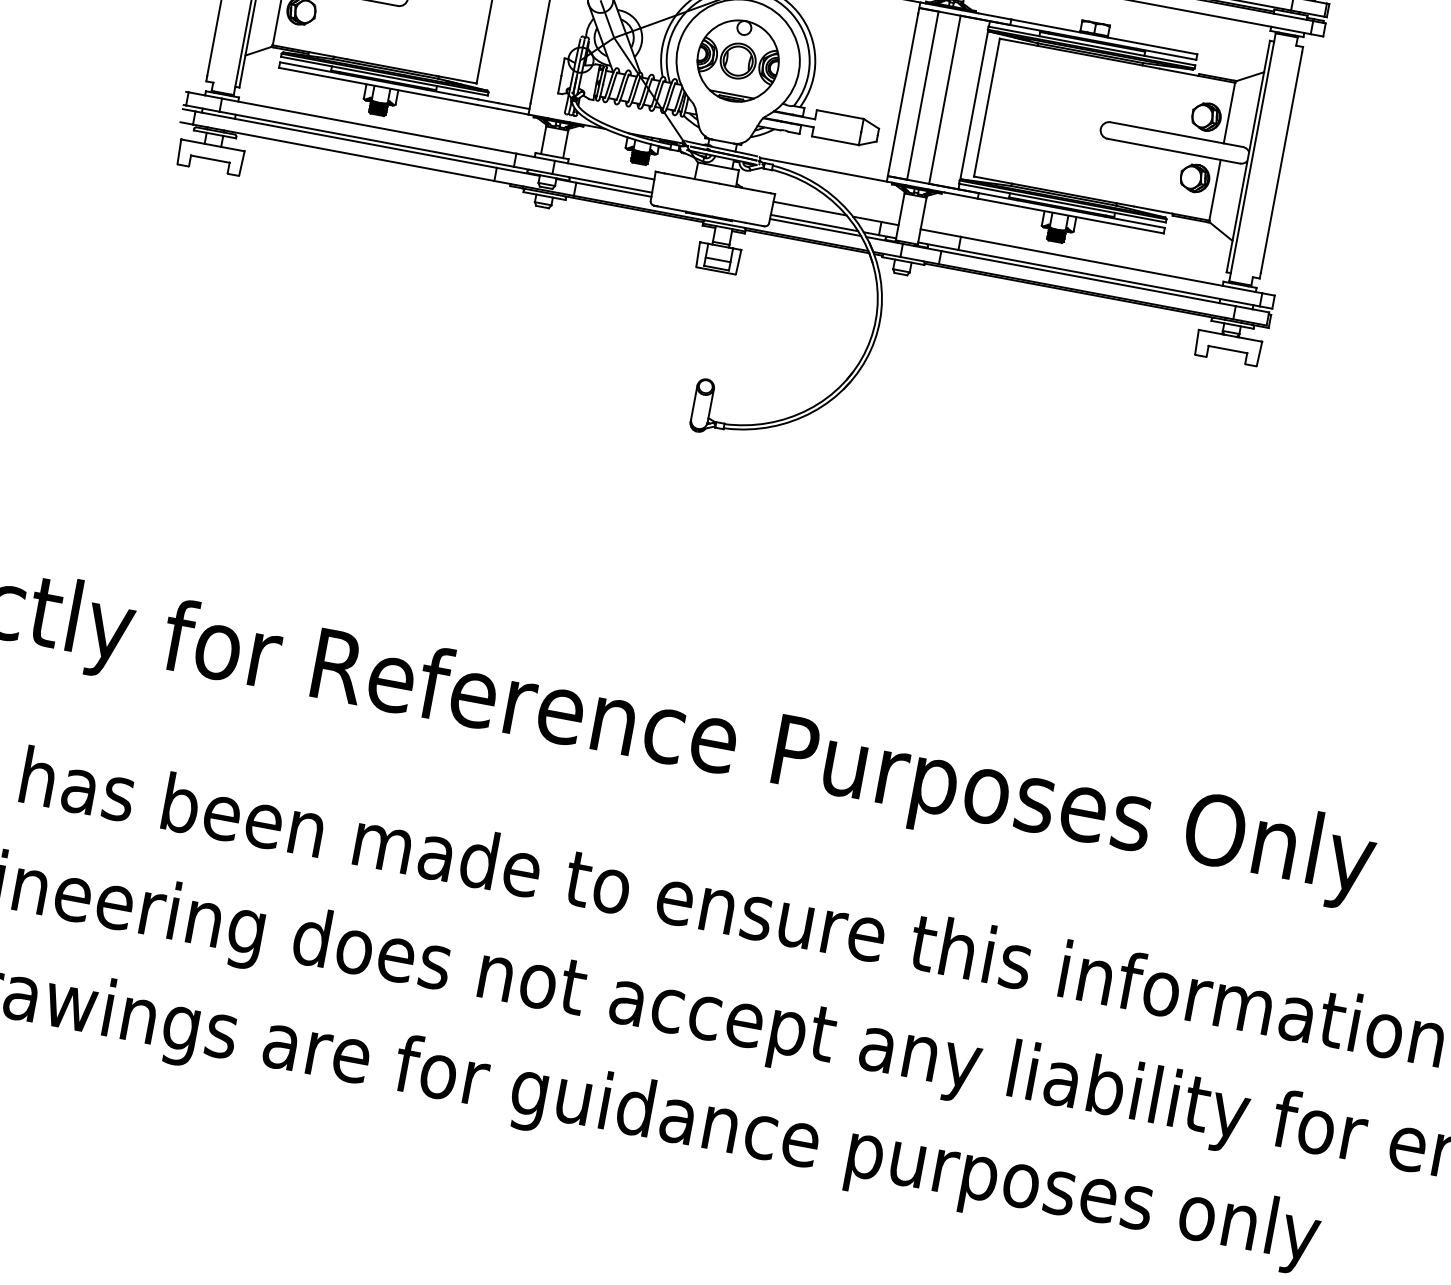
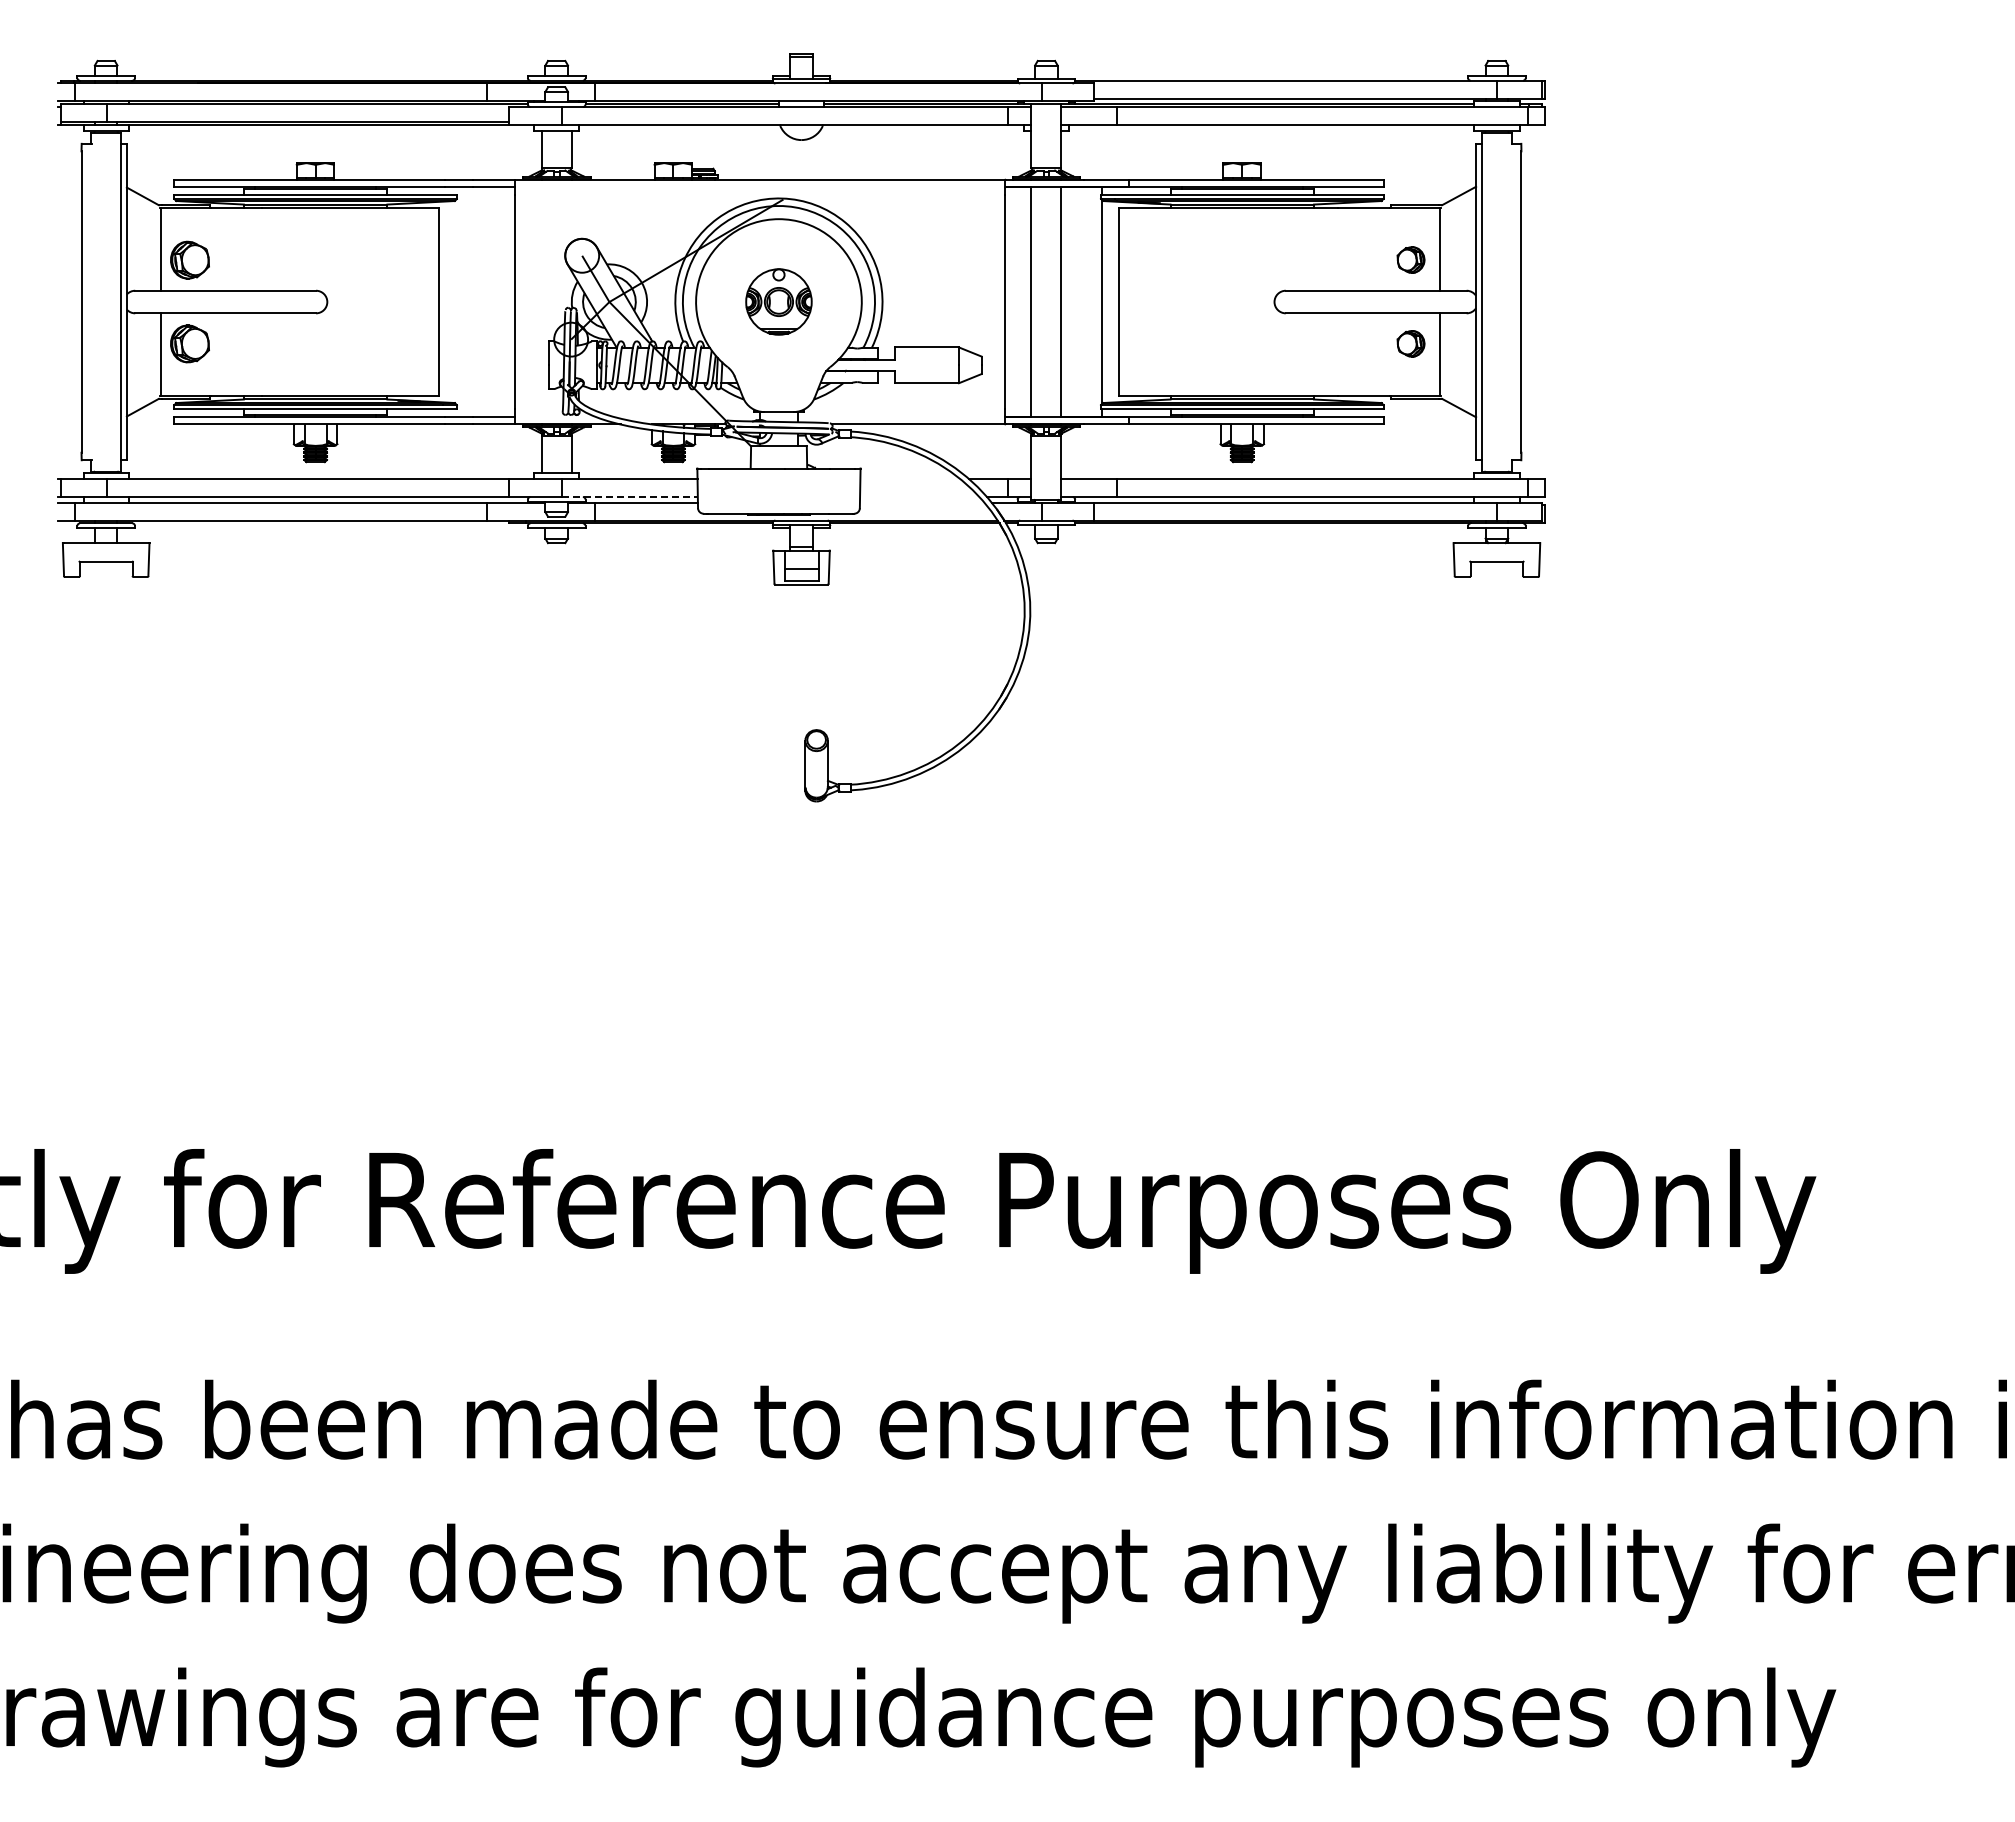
part: (737, 60) -> (778, 301), size x0.6
part: (1206, 116) -> (1410, 259), size x0.7
part: (1194, 177) -> (1410, 343), size x0.7
line: (602, 183) -> (630, 497), solid -> dashed
line: (810, 208) -> (910, 479), removed
line: (814, 223) -> (919, 497), removed
line: (815, 227) -> (921, 502), removed

